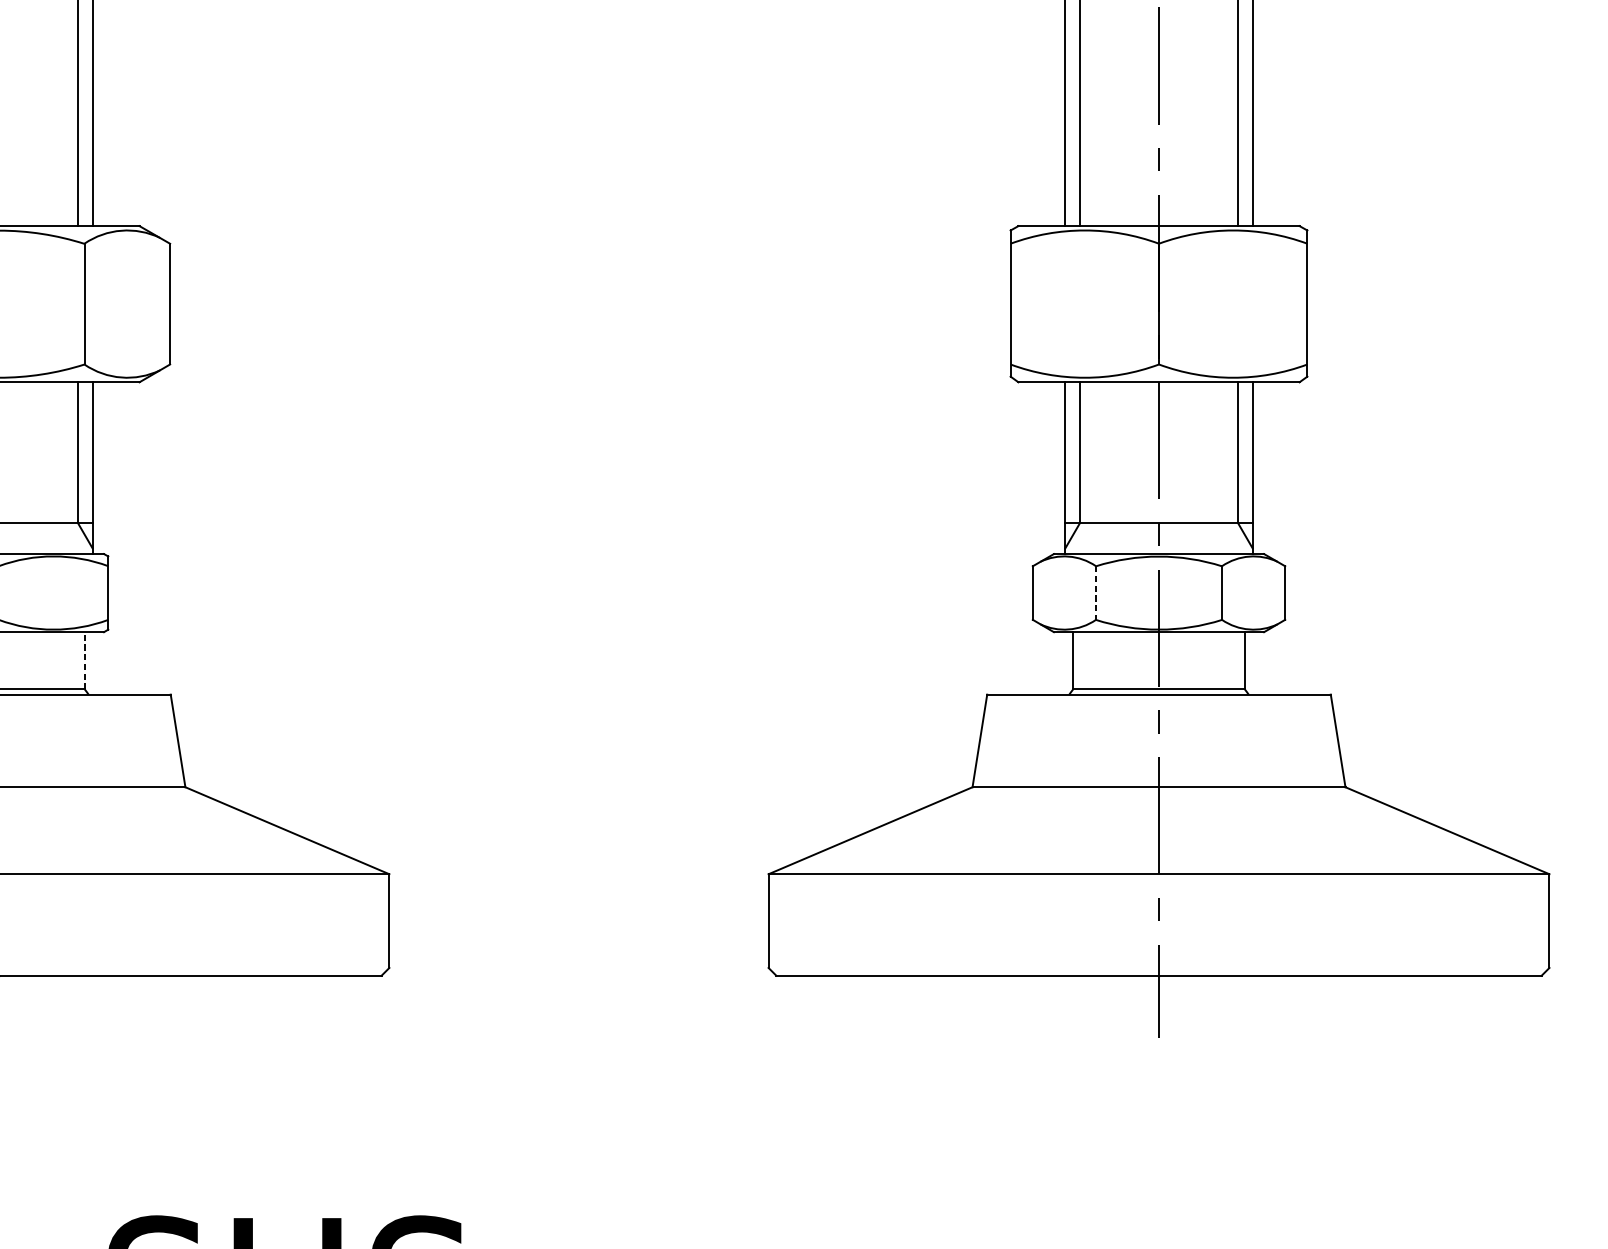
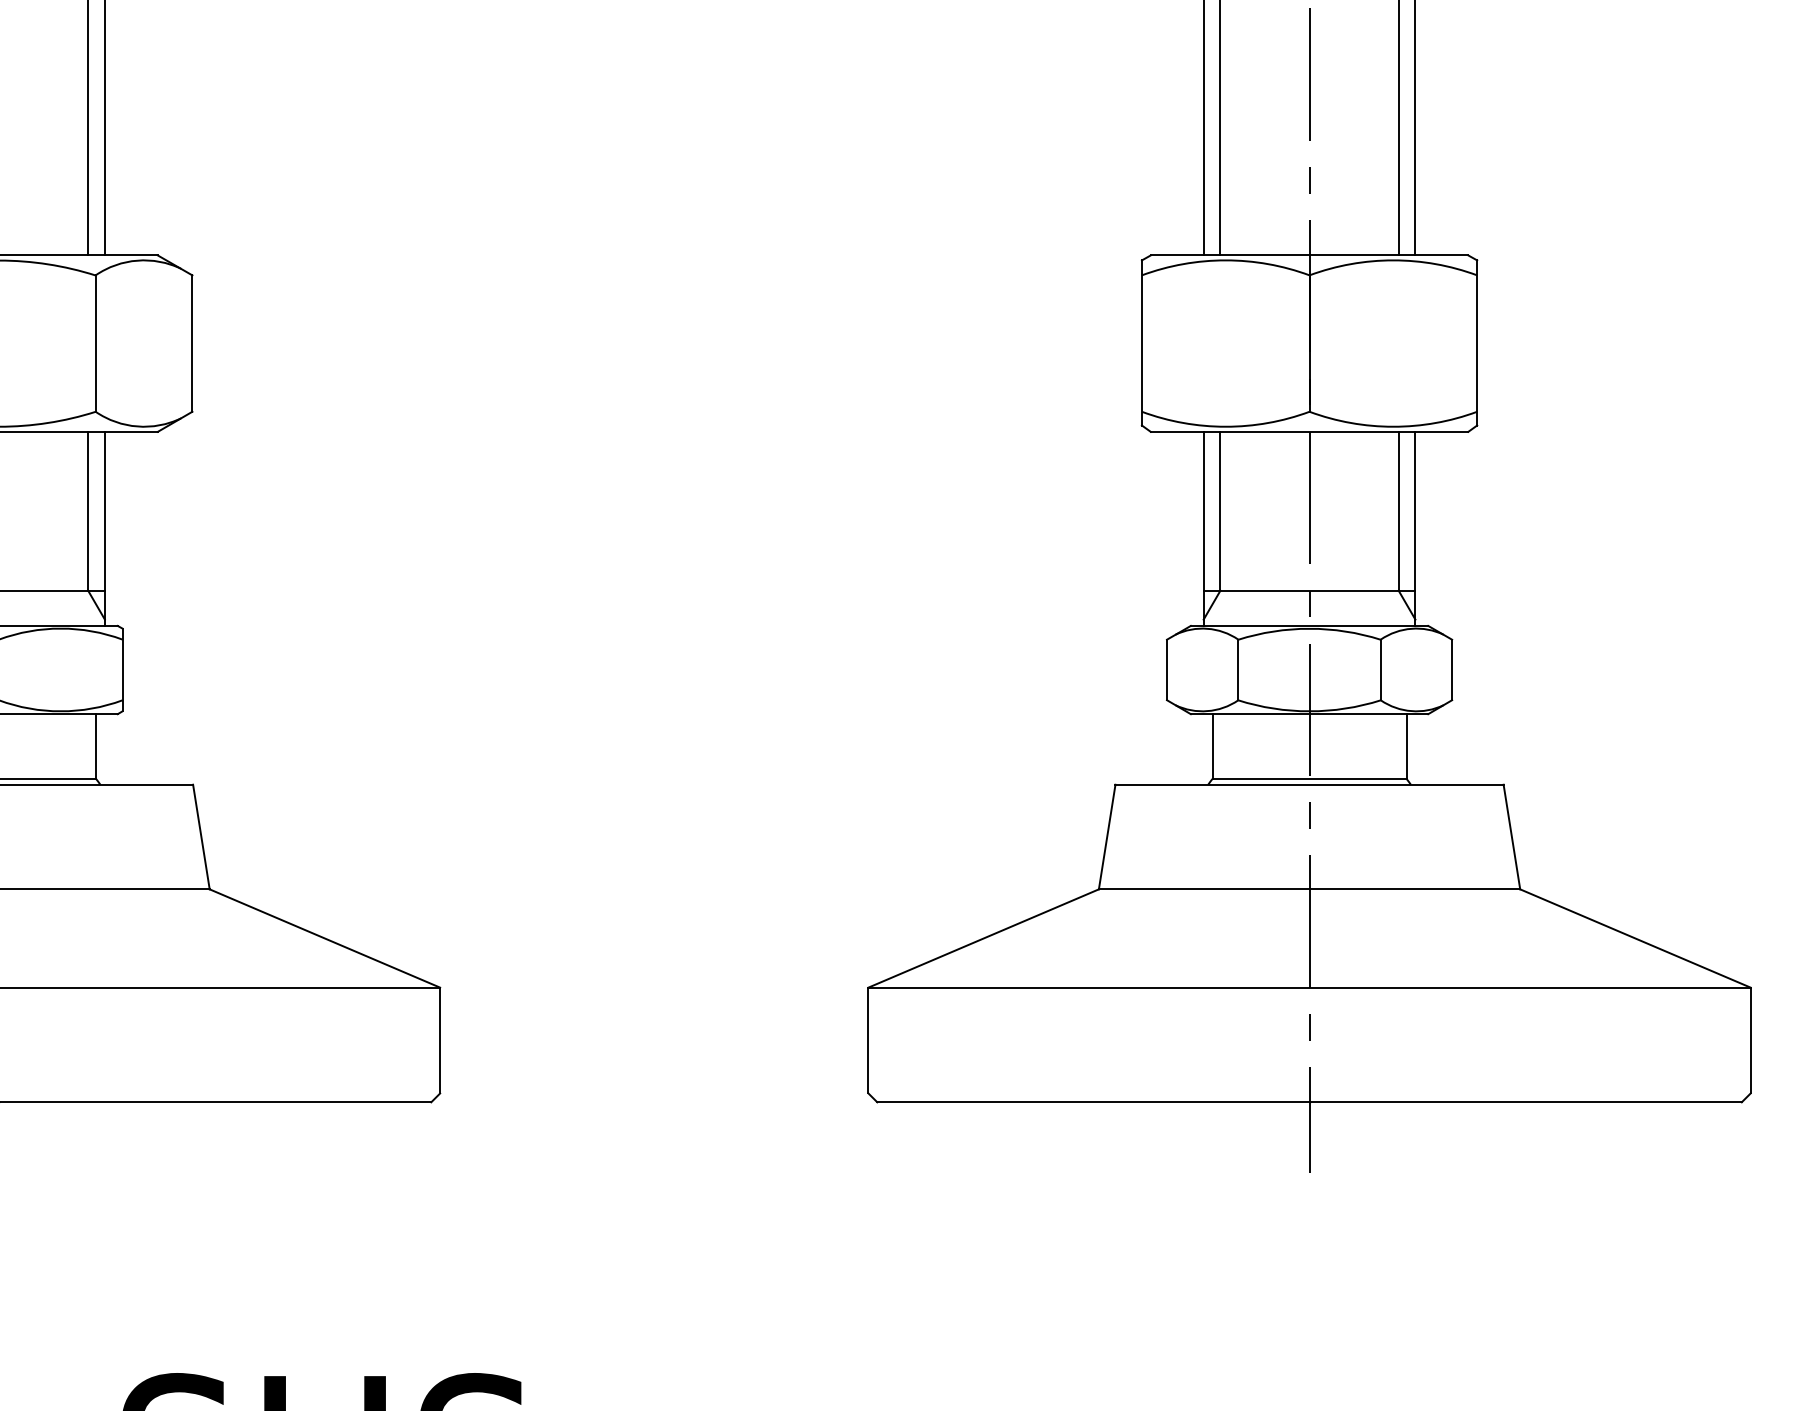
line: (1096, 593) -> (1238, 670), dashed -> solid
line: (85, 660) -> (96, 746), dashed -> solid

